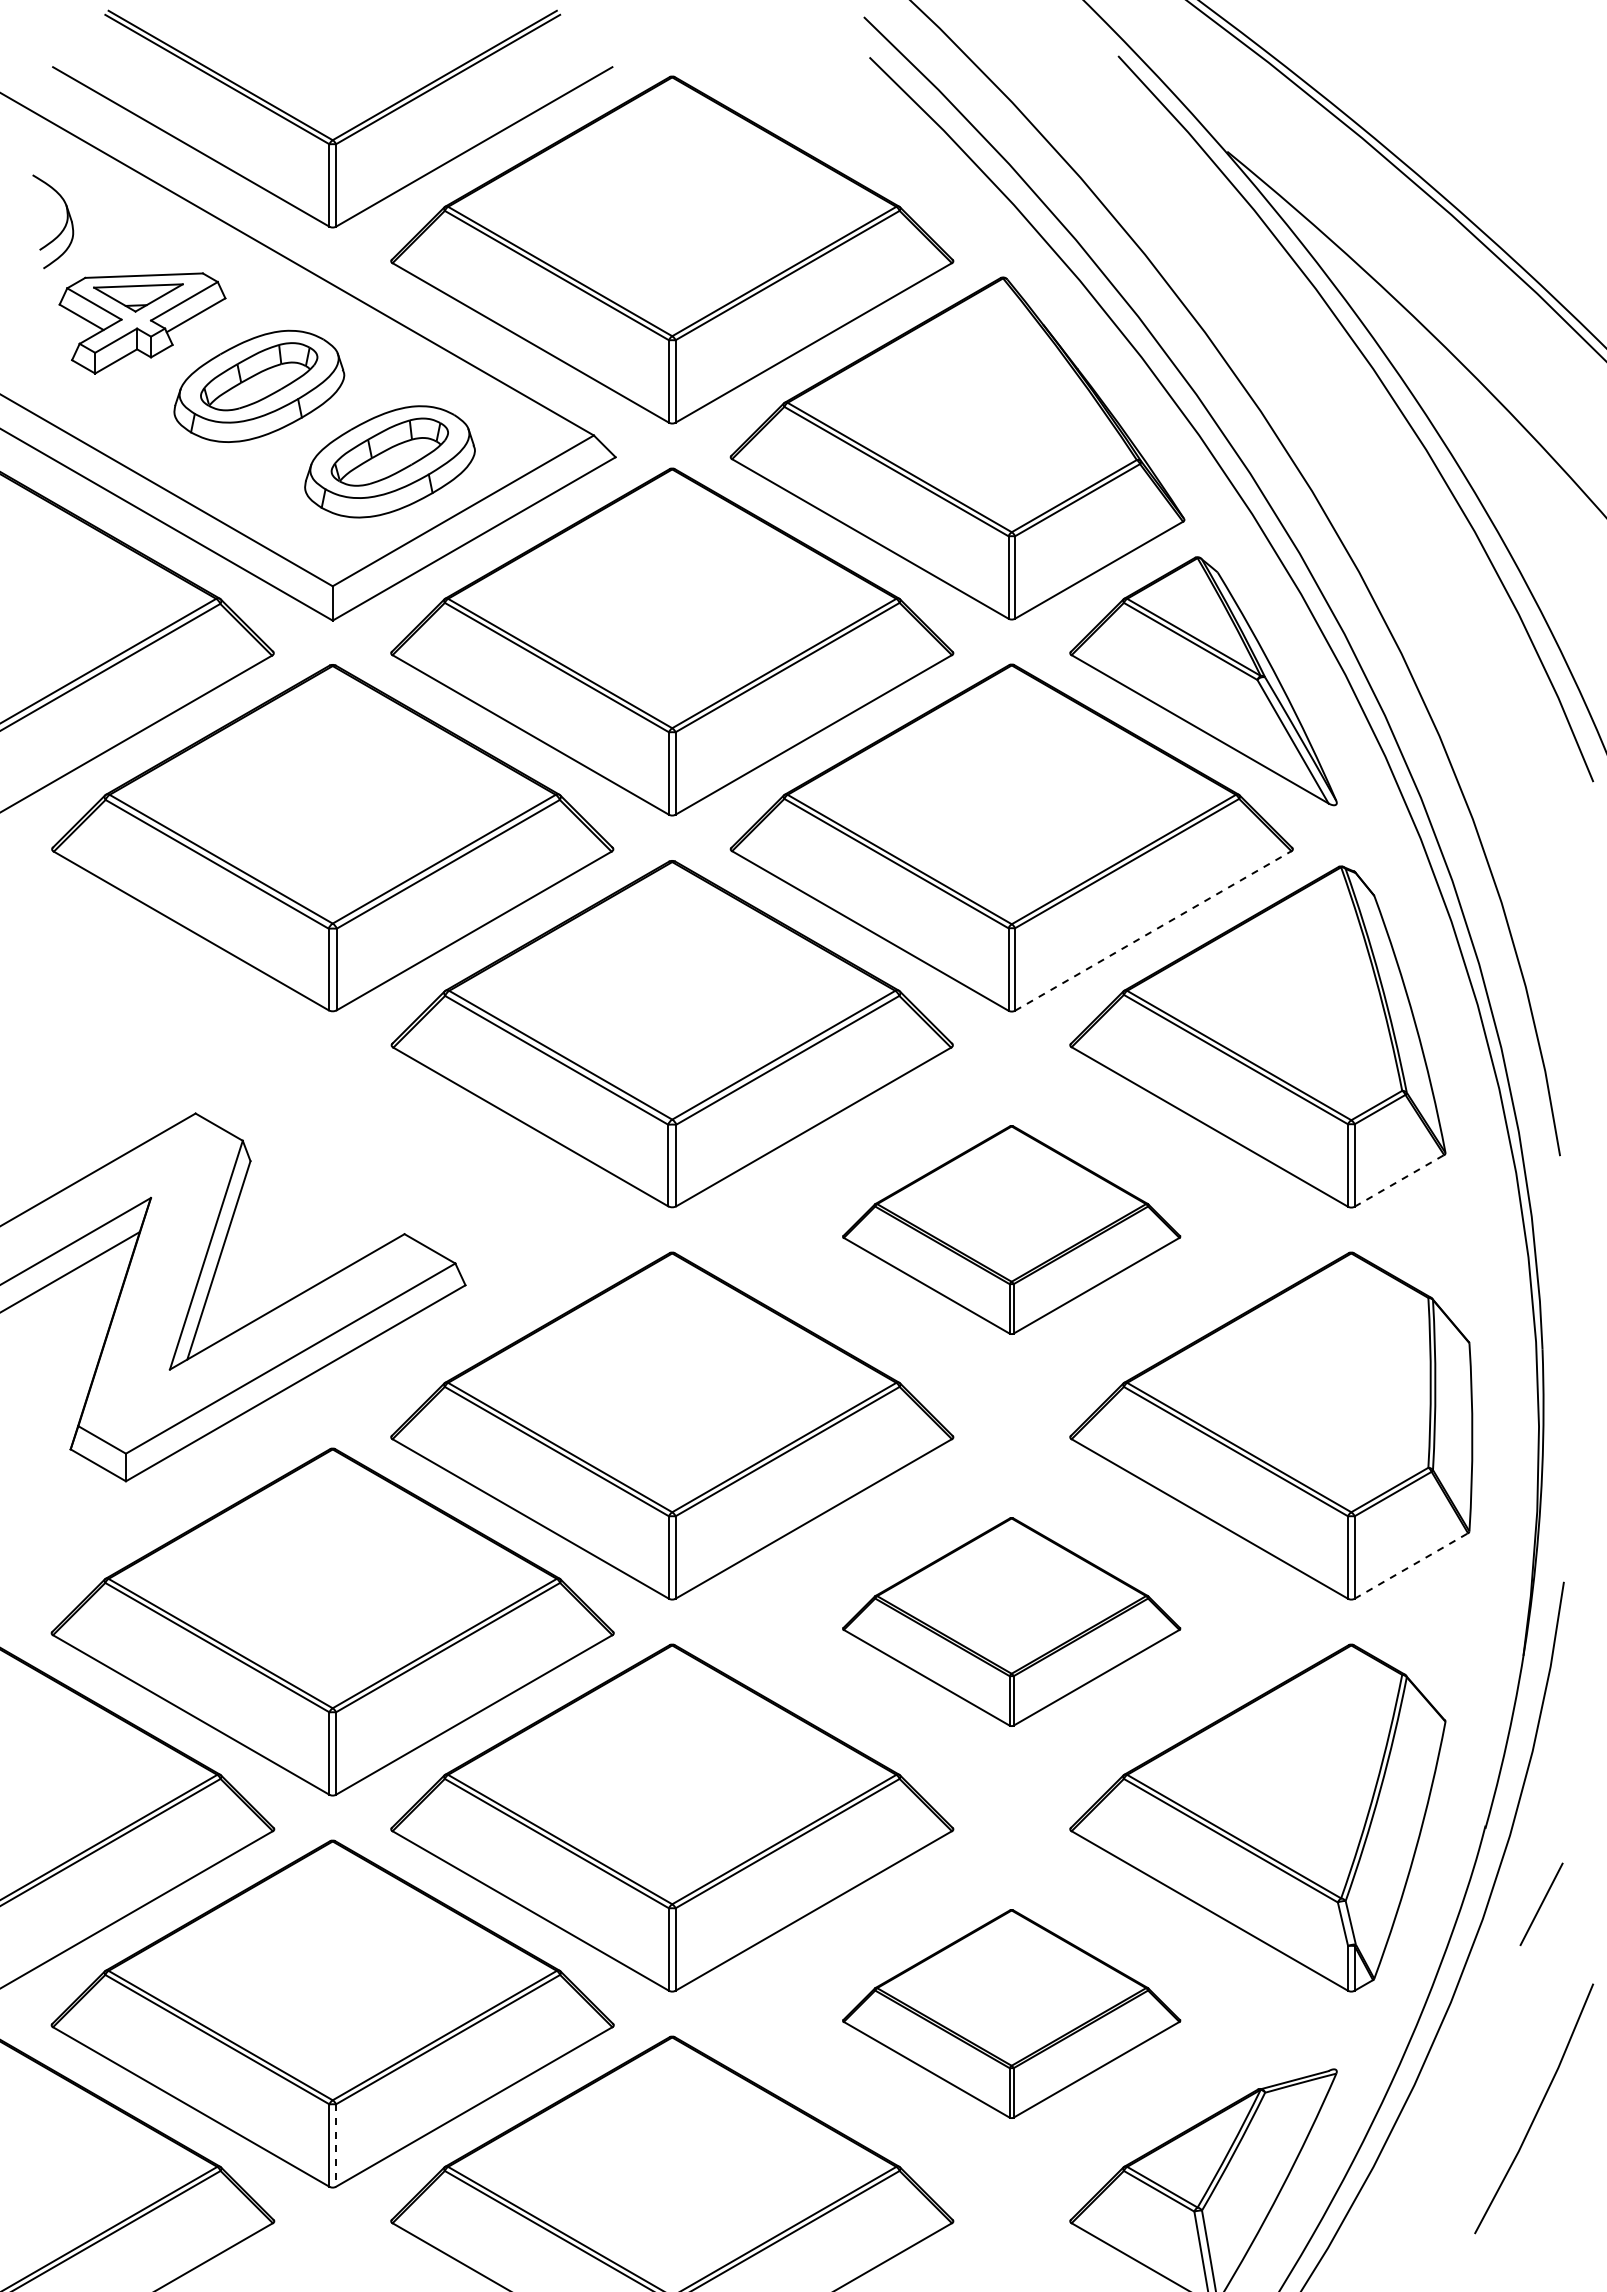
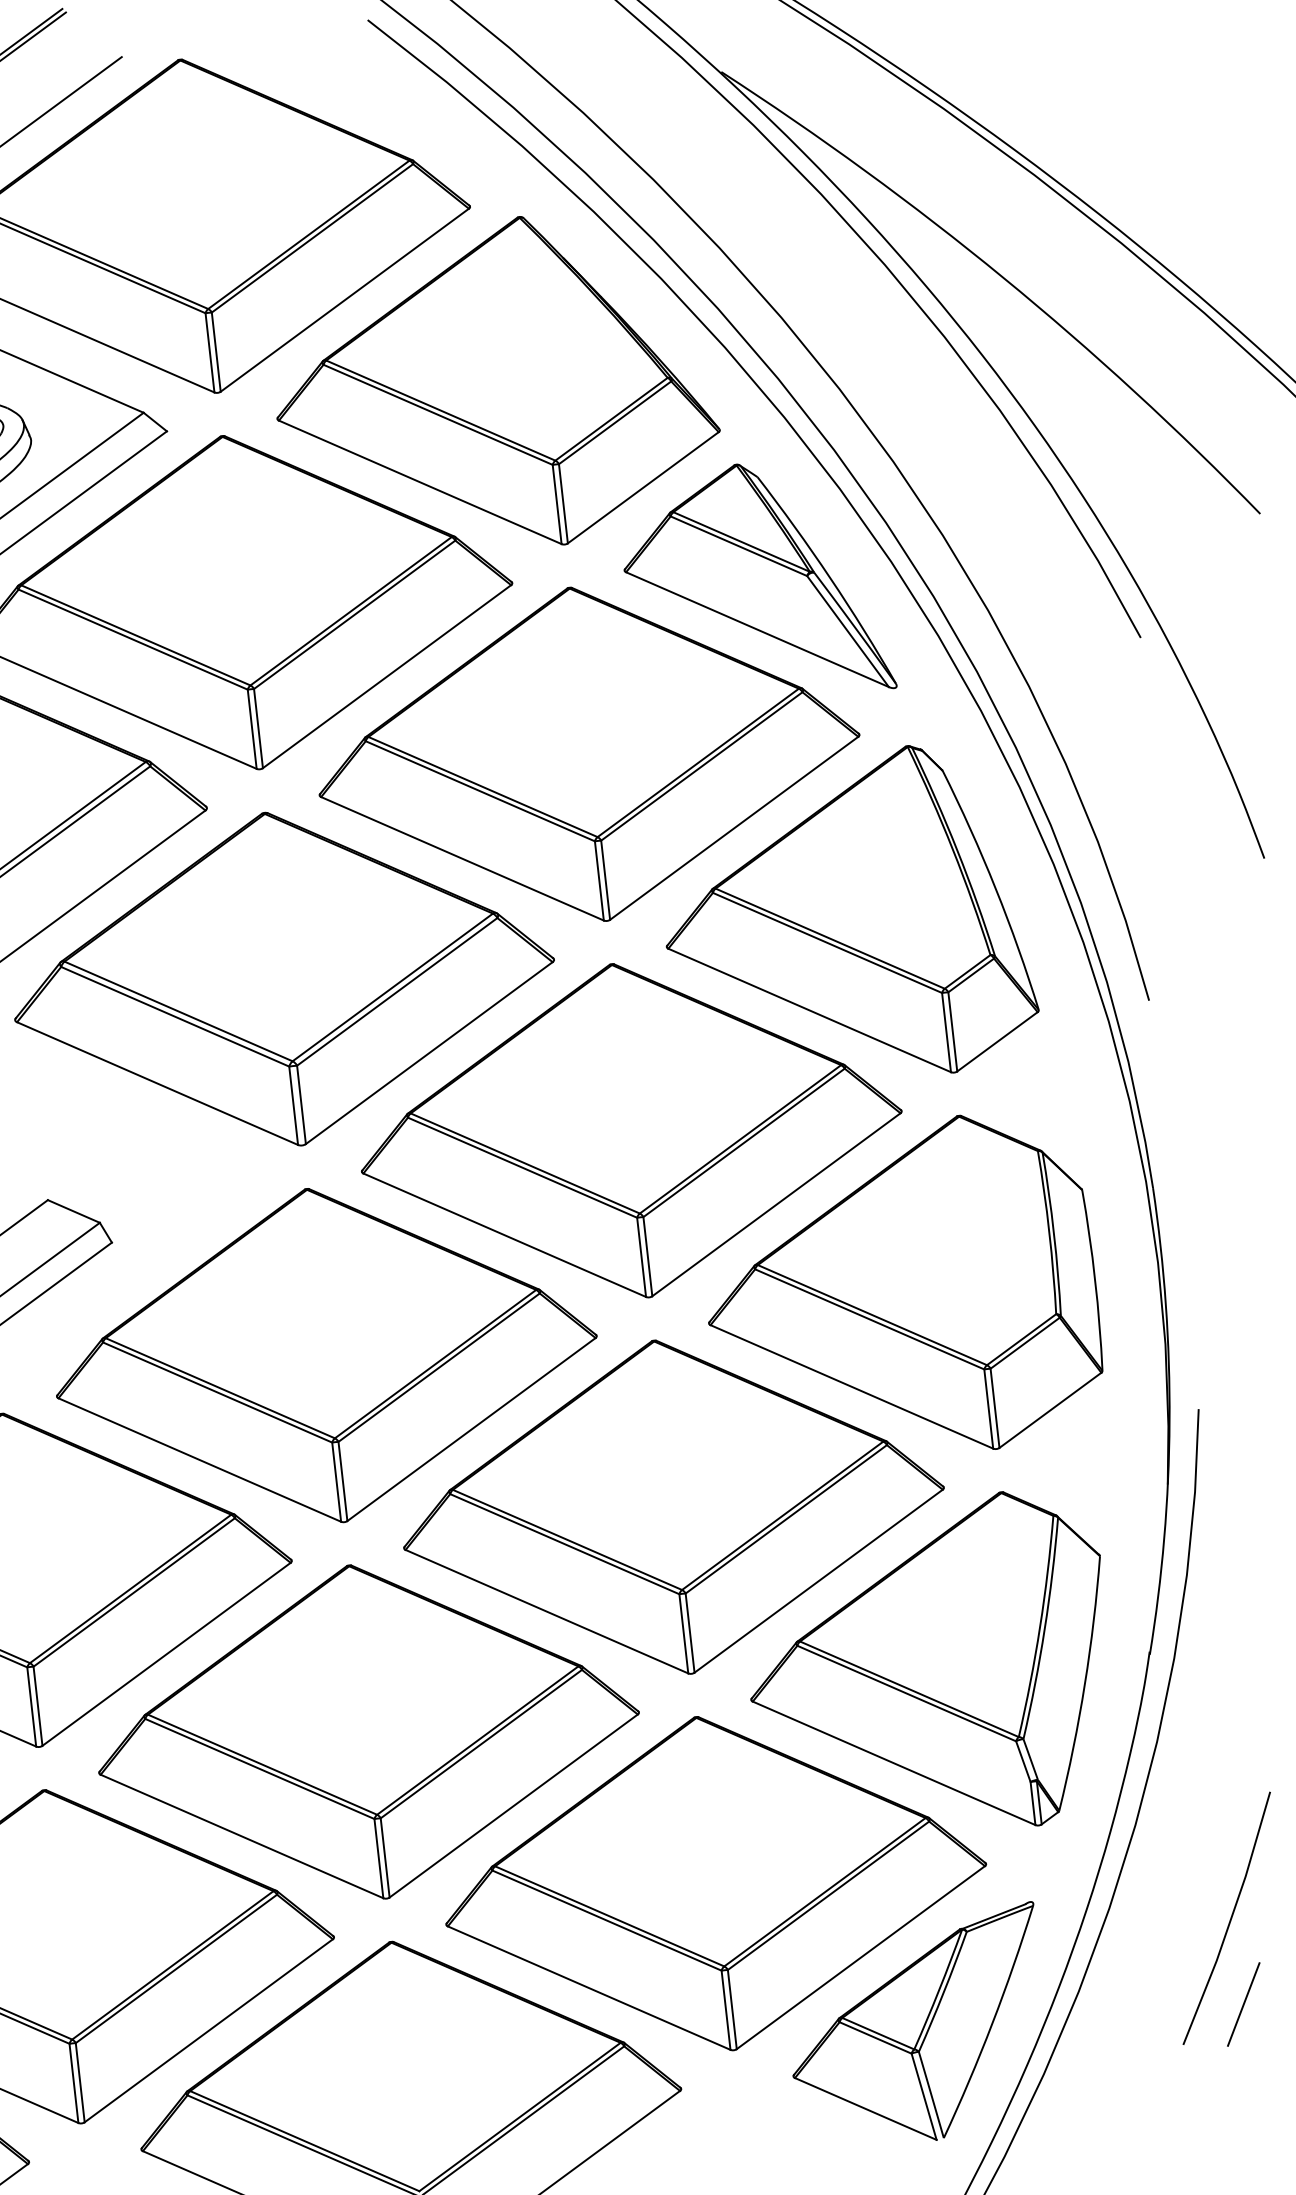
line: (1153, 930) -> (734, 827), dashed -> solid
line: (1399, 1180) -> (997, 1041), dashed -> solid
part: (1011, 1229) -> (630, 1130), size x1.67
line: (1411, 1566) -> (1050, 1410), dashed -> solid
part: (1011, 1621) -> (672, 1506), size x1.67
line: (1541, 1904) -> (1243, 2004), moved
part: (1011, 2013) -> (714, 1883), size x1.67
line: (336, 2146) -> (80, 2083), dashed -> solid

